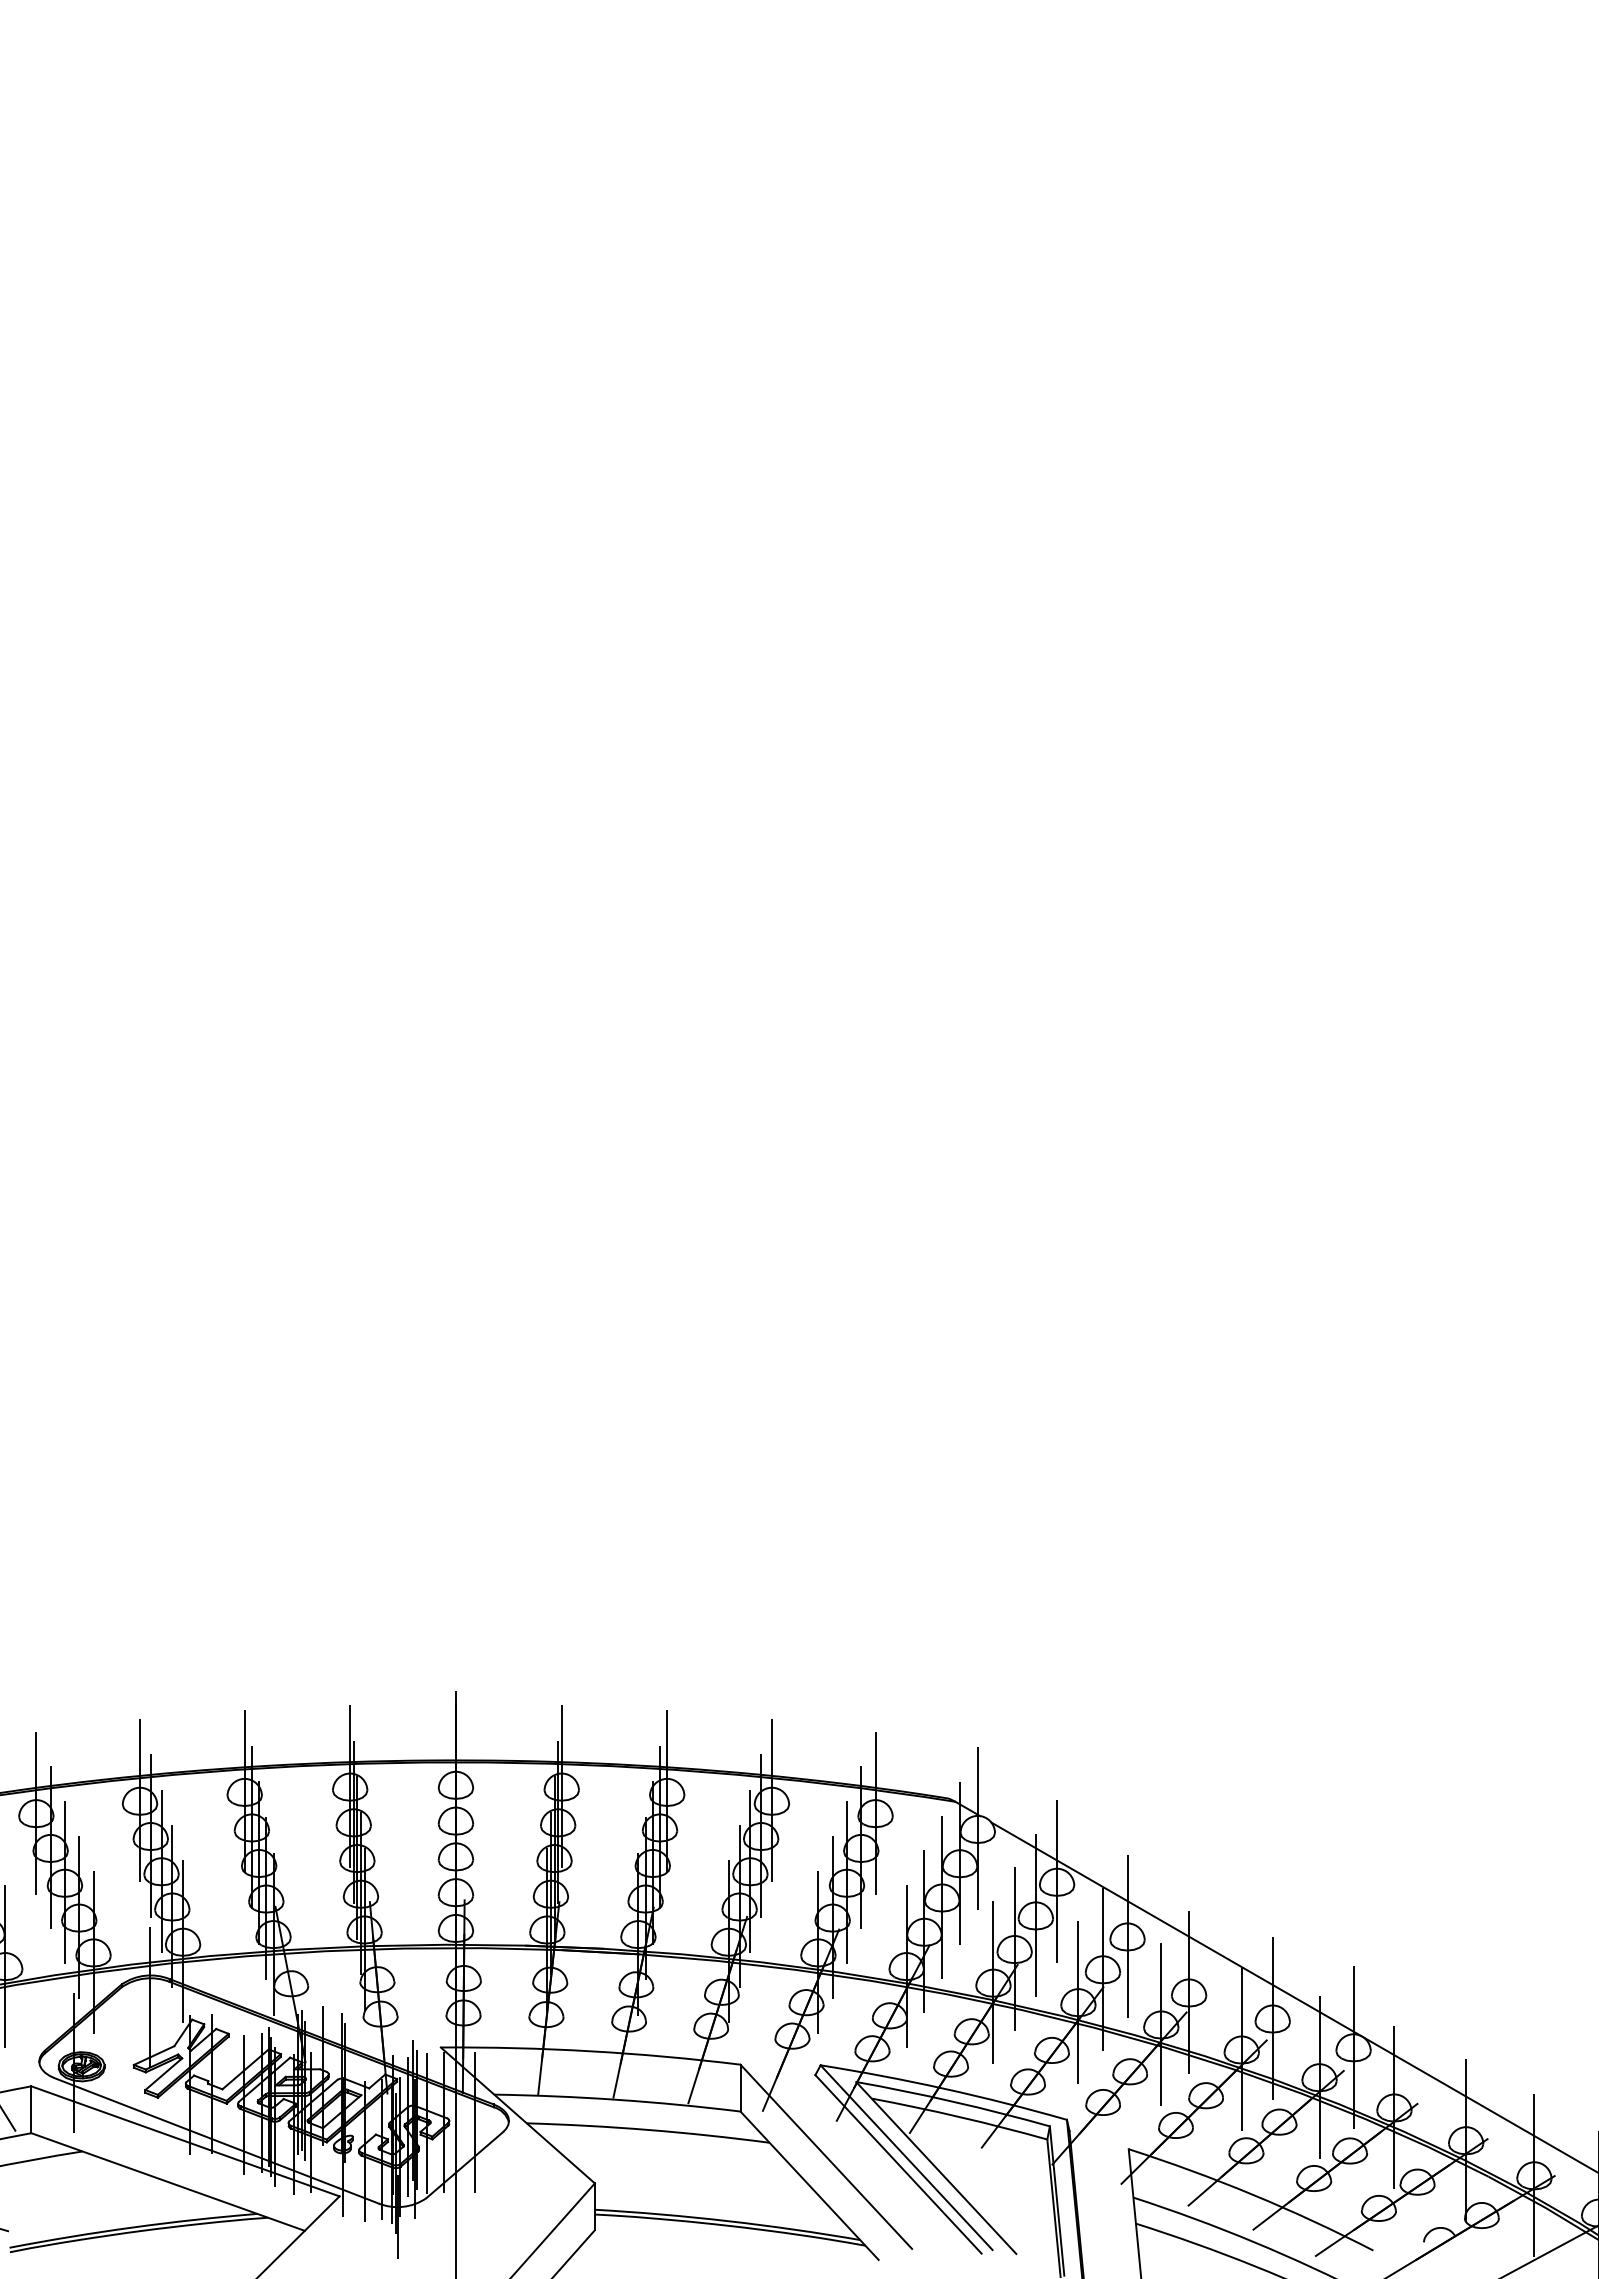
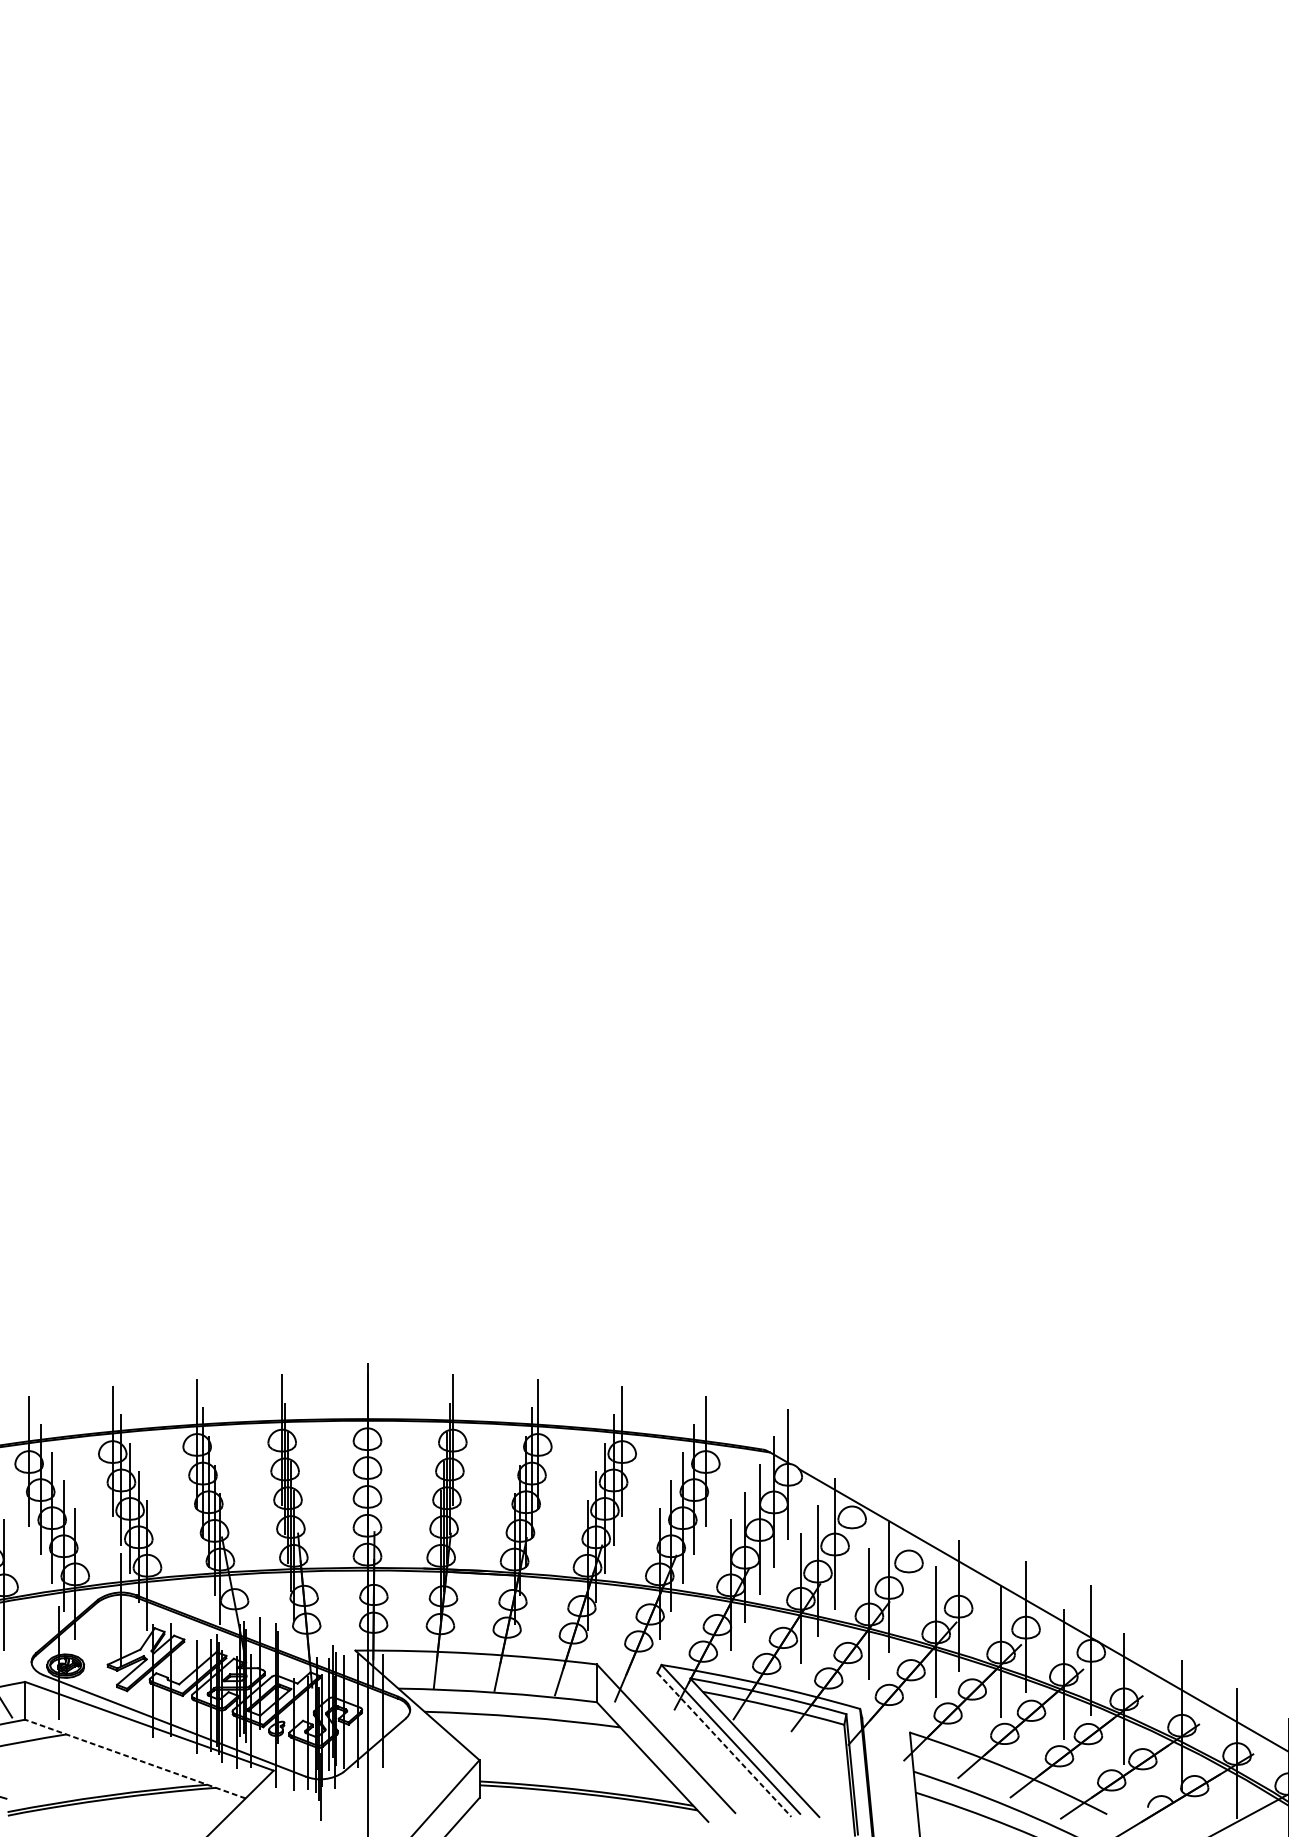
line: (1057, 1881) -> (852, 1516), removed
line: (1127, 1935) -> (908, 1560), removed
line: (898, 2164) -> (724, 1744), solid -> dashed
line: (167, 2181) -> (134, 1758), solid -> dashed

